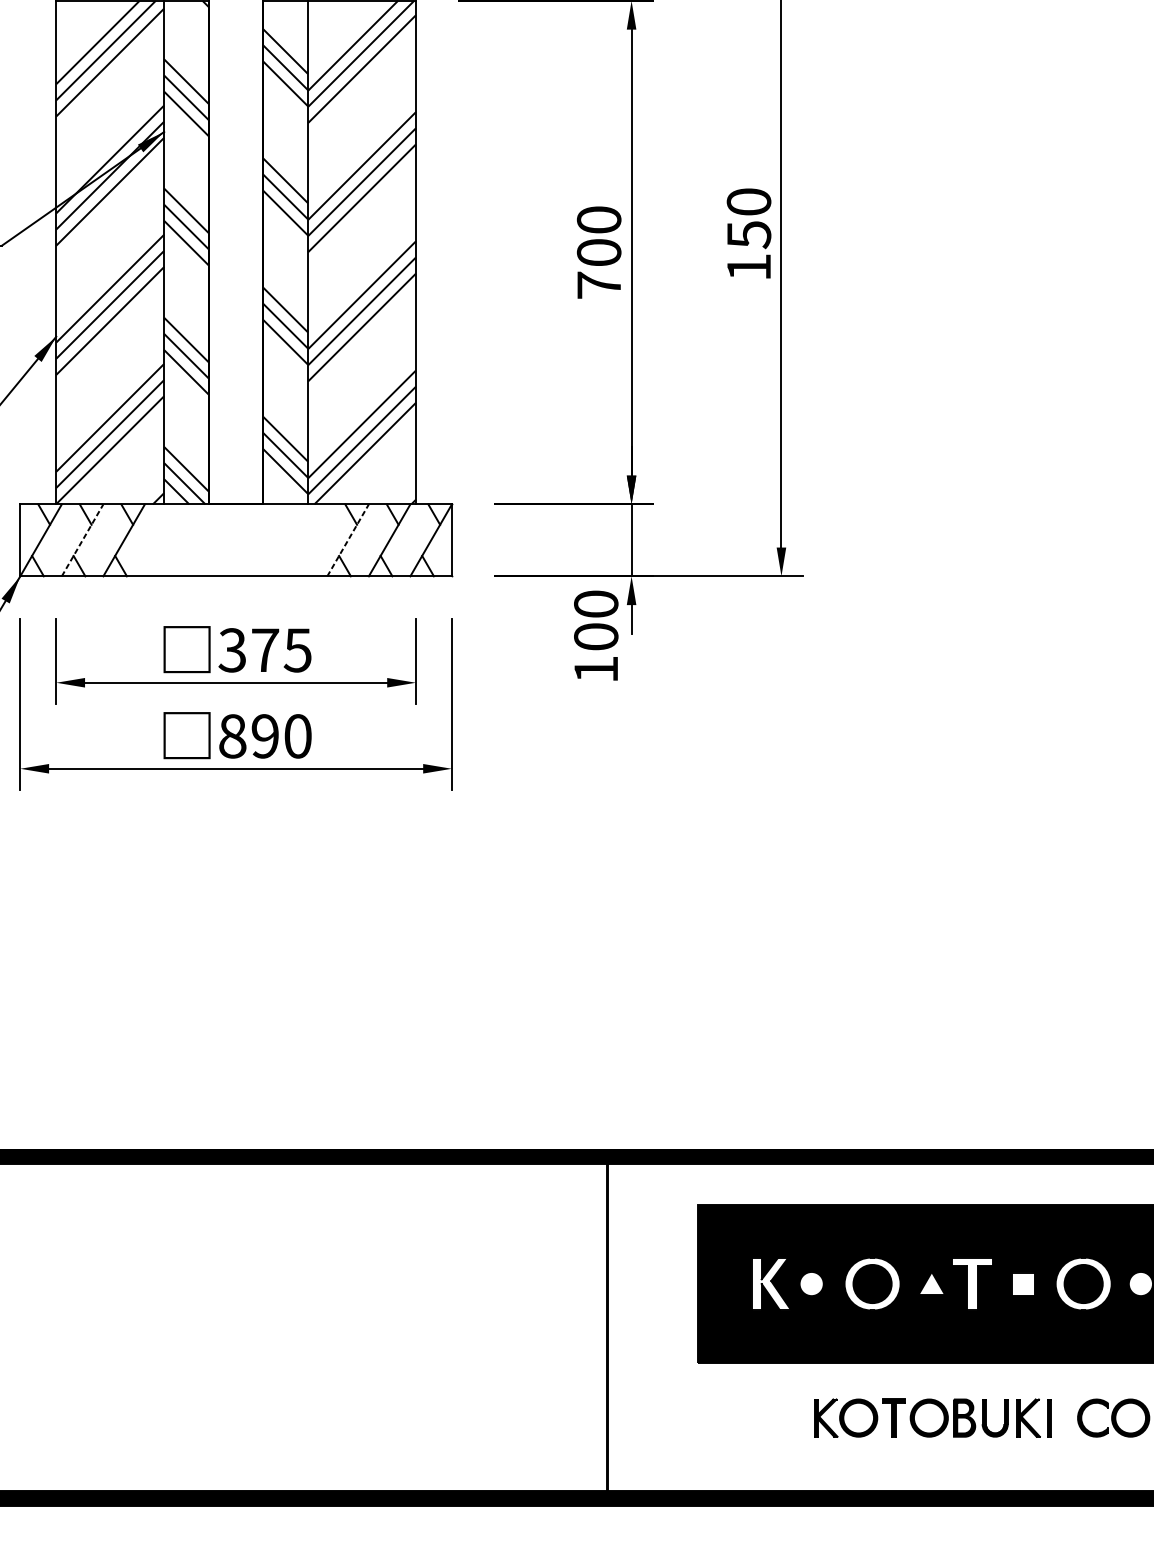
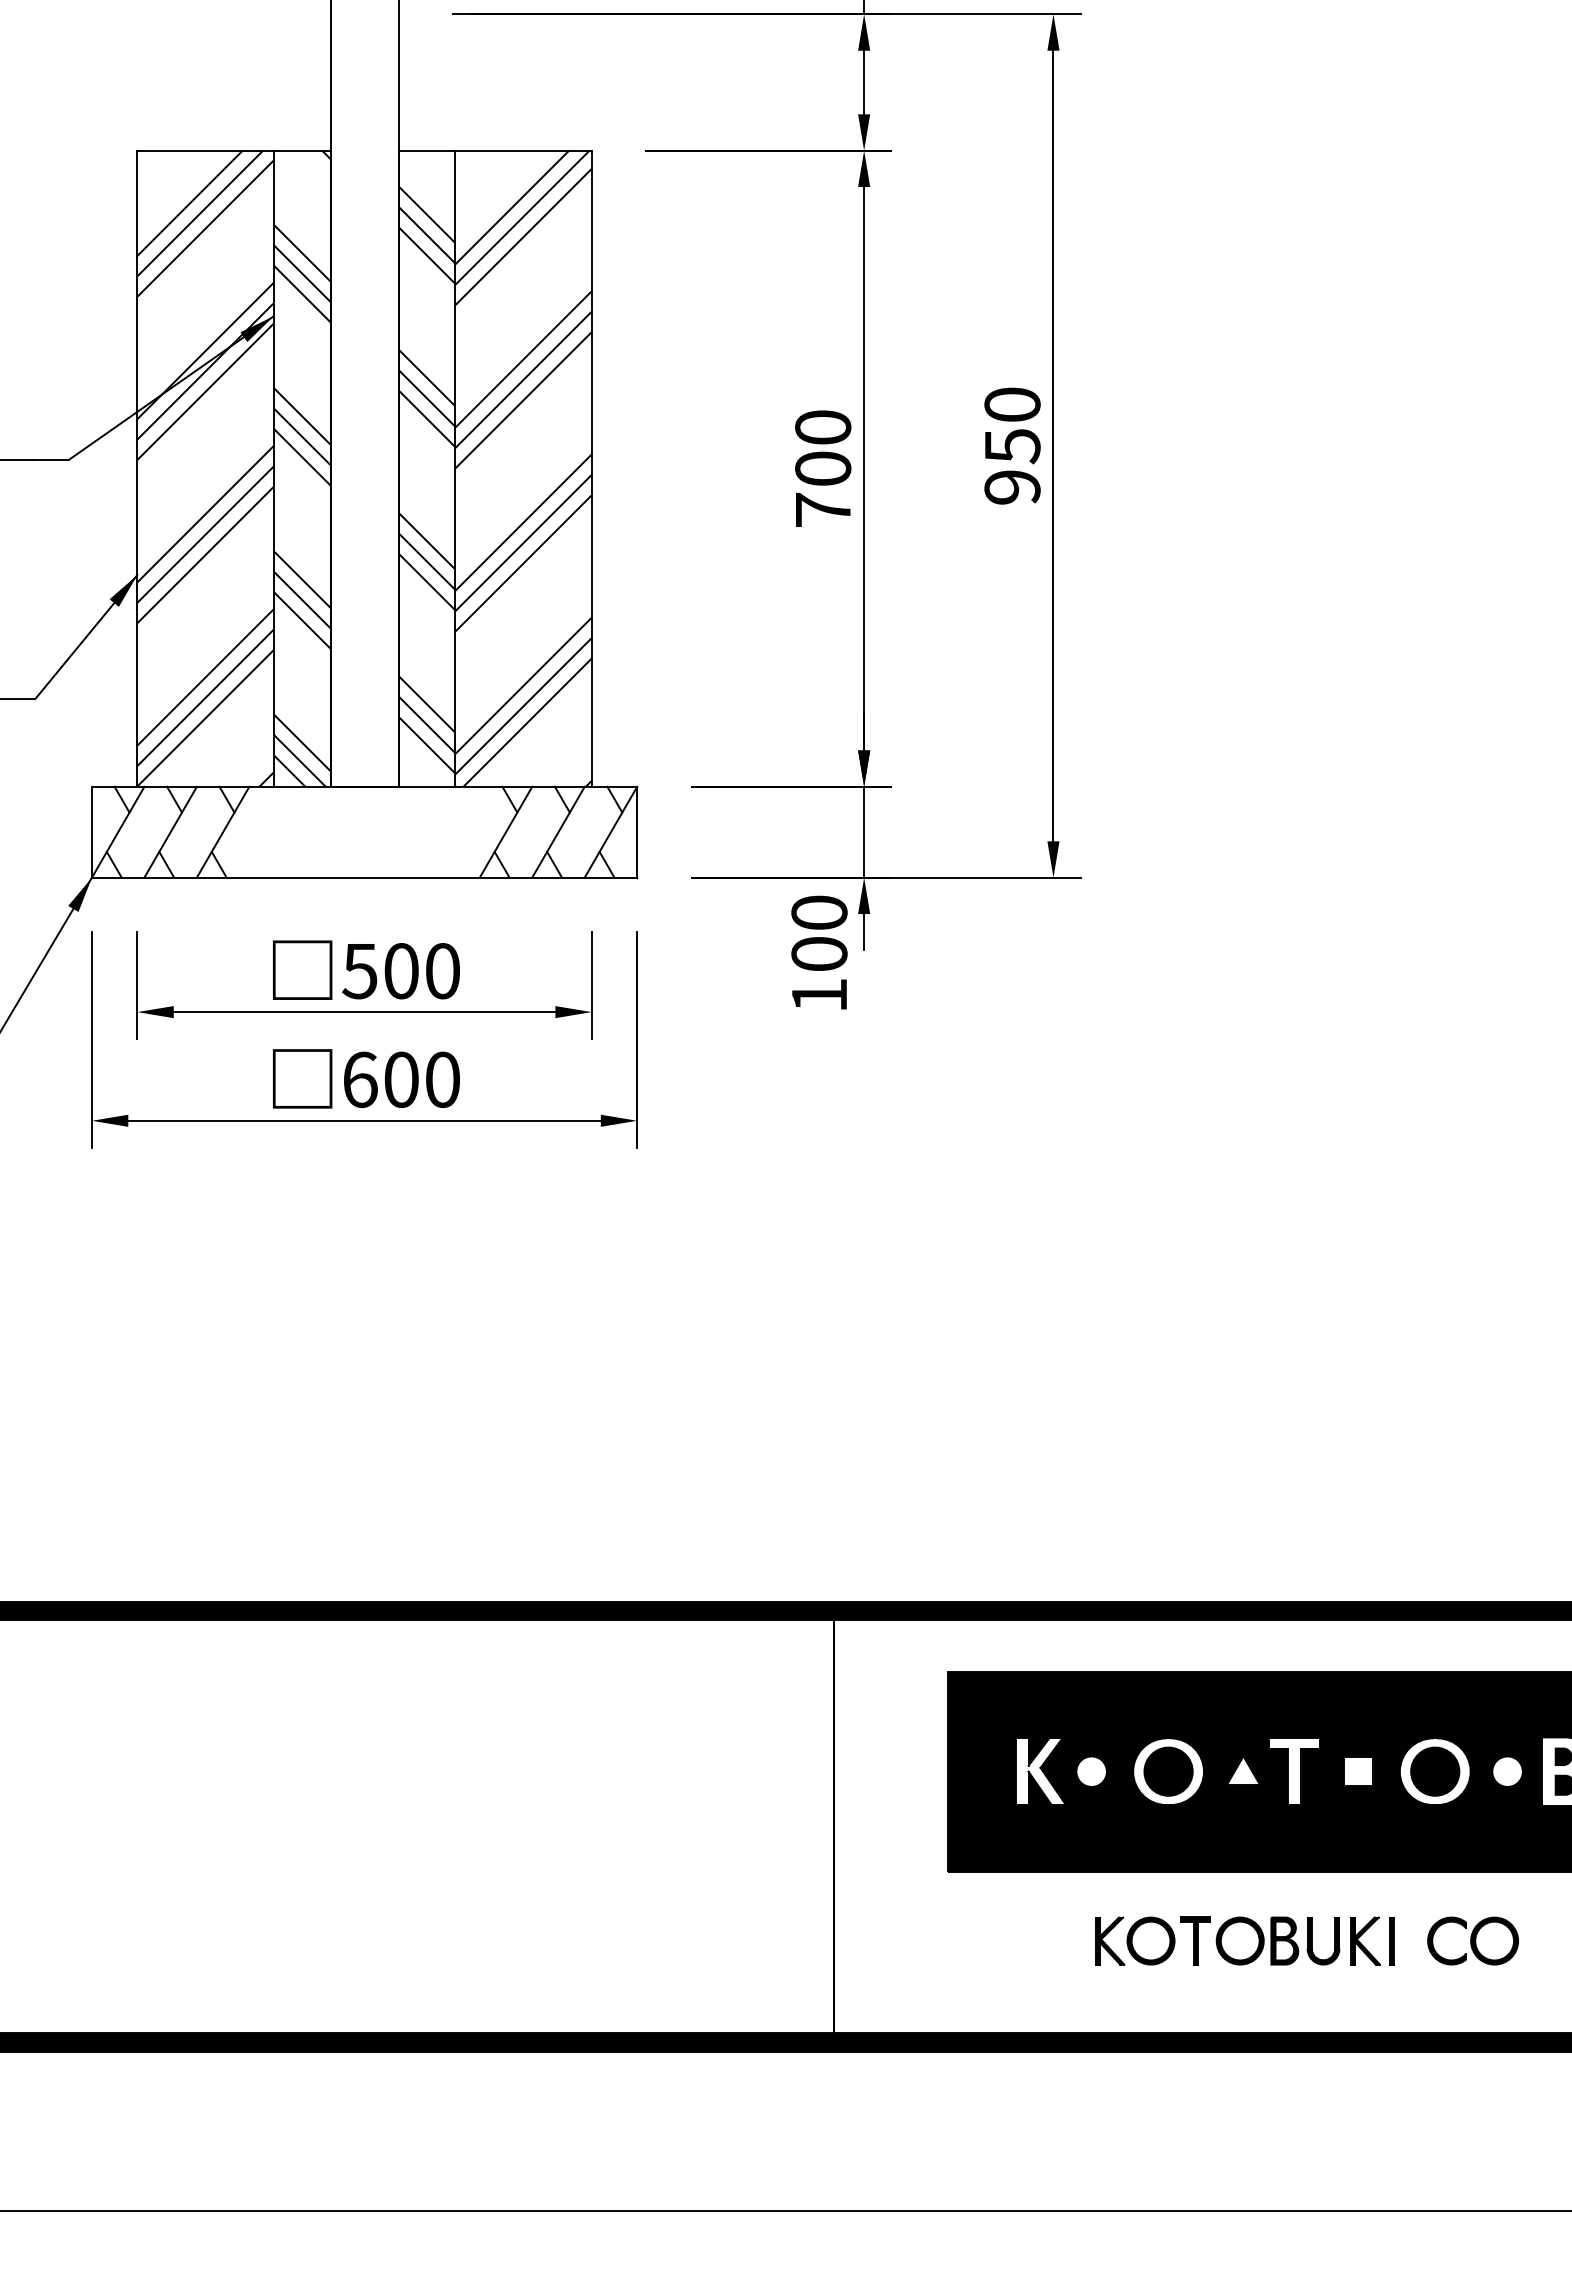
text: (749, 267) -> (1012, 487), 150 -> 950
line: (82, 539) -> (170, 831), dashed -> solid
line: (348, 539) -> (506, 831), dashed -> solid
text: (264, 650) -> (400, 971), 375 -> 500
text: (248, 736) -> (380, 1079), 890 -> 600

